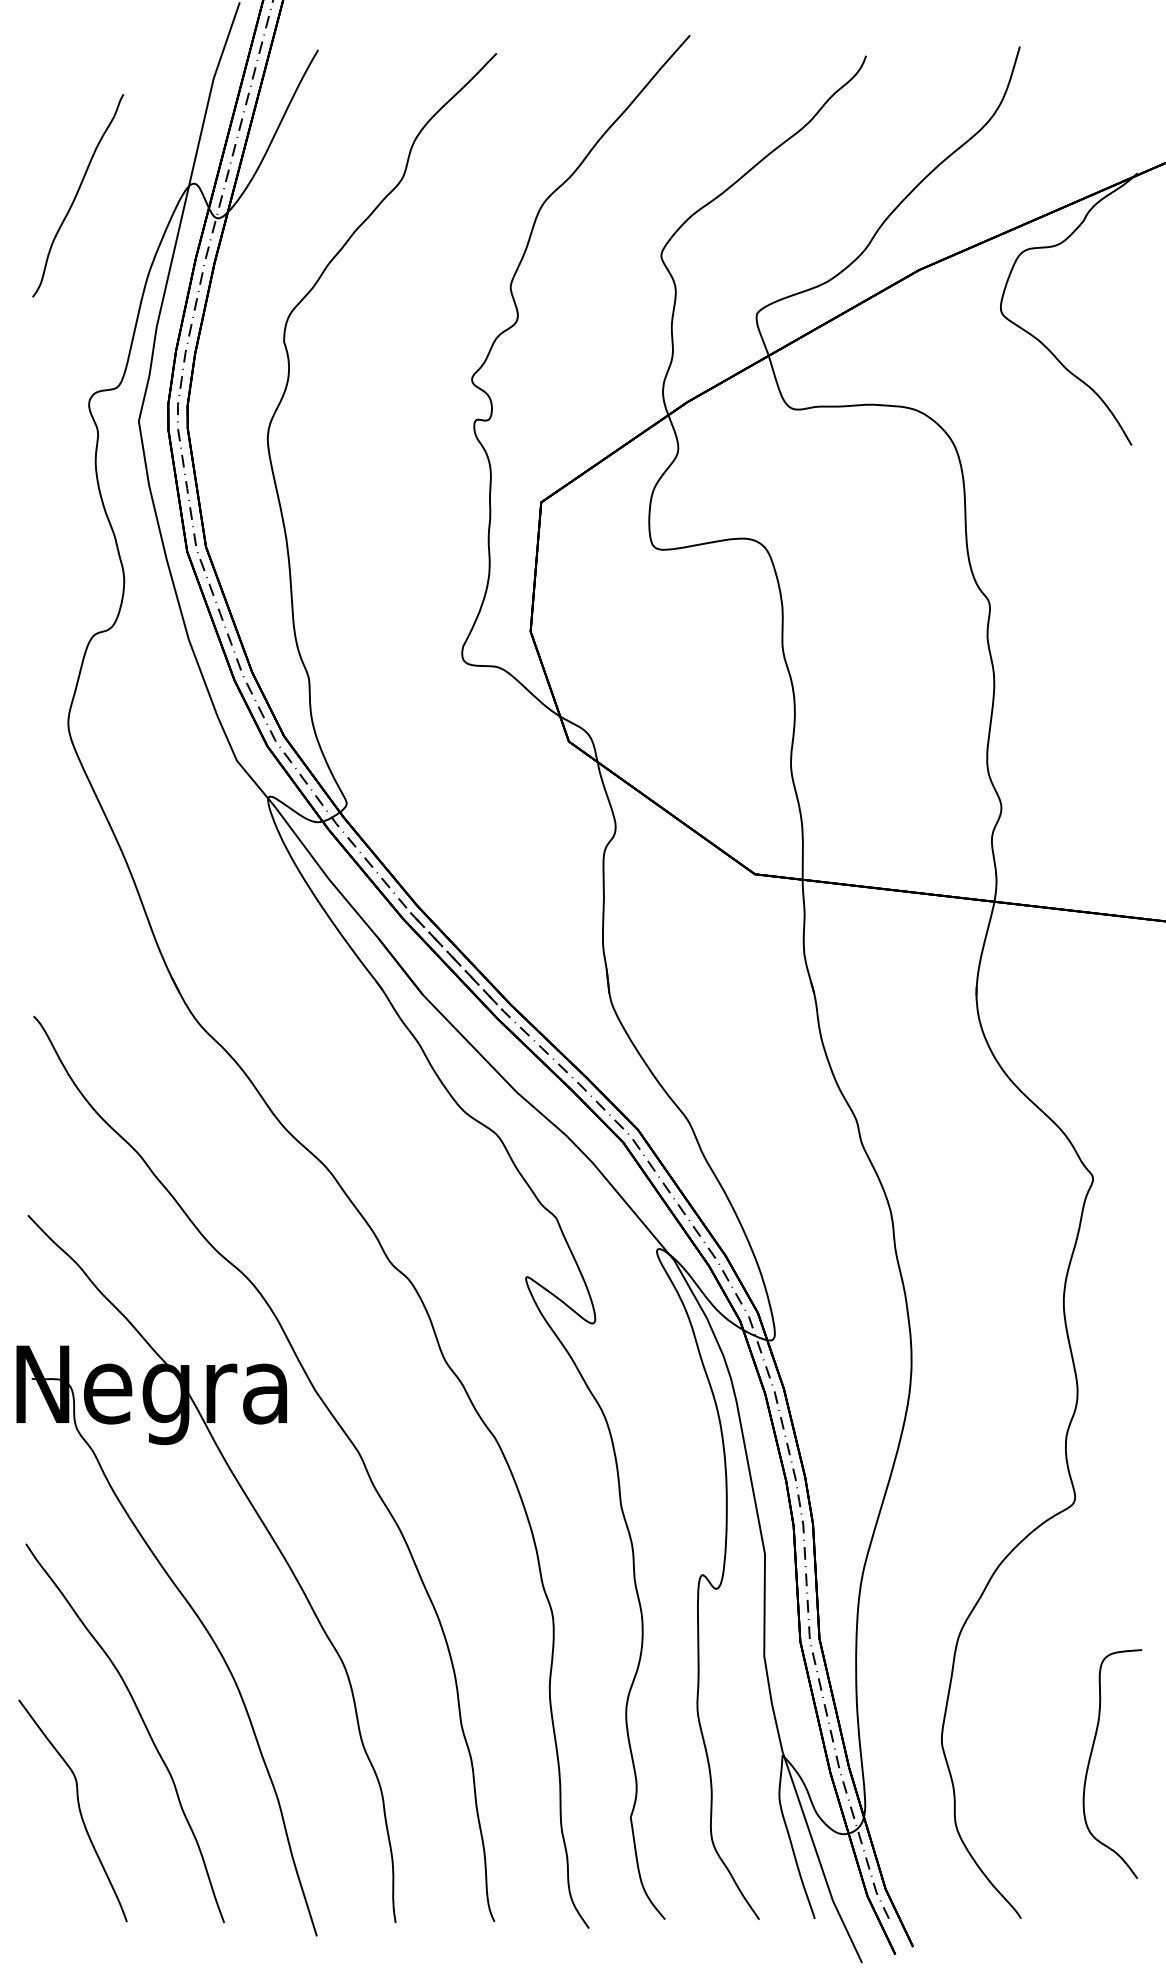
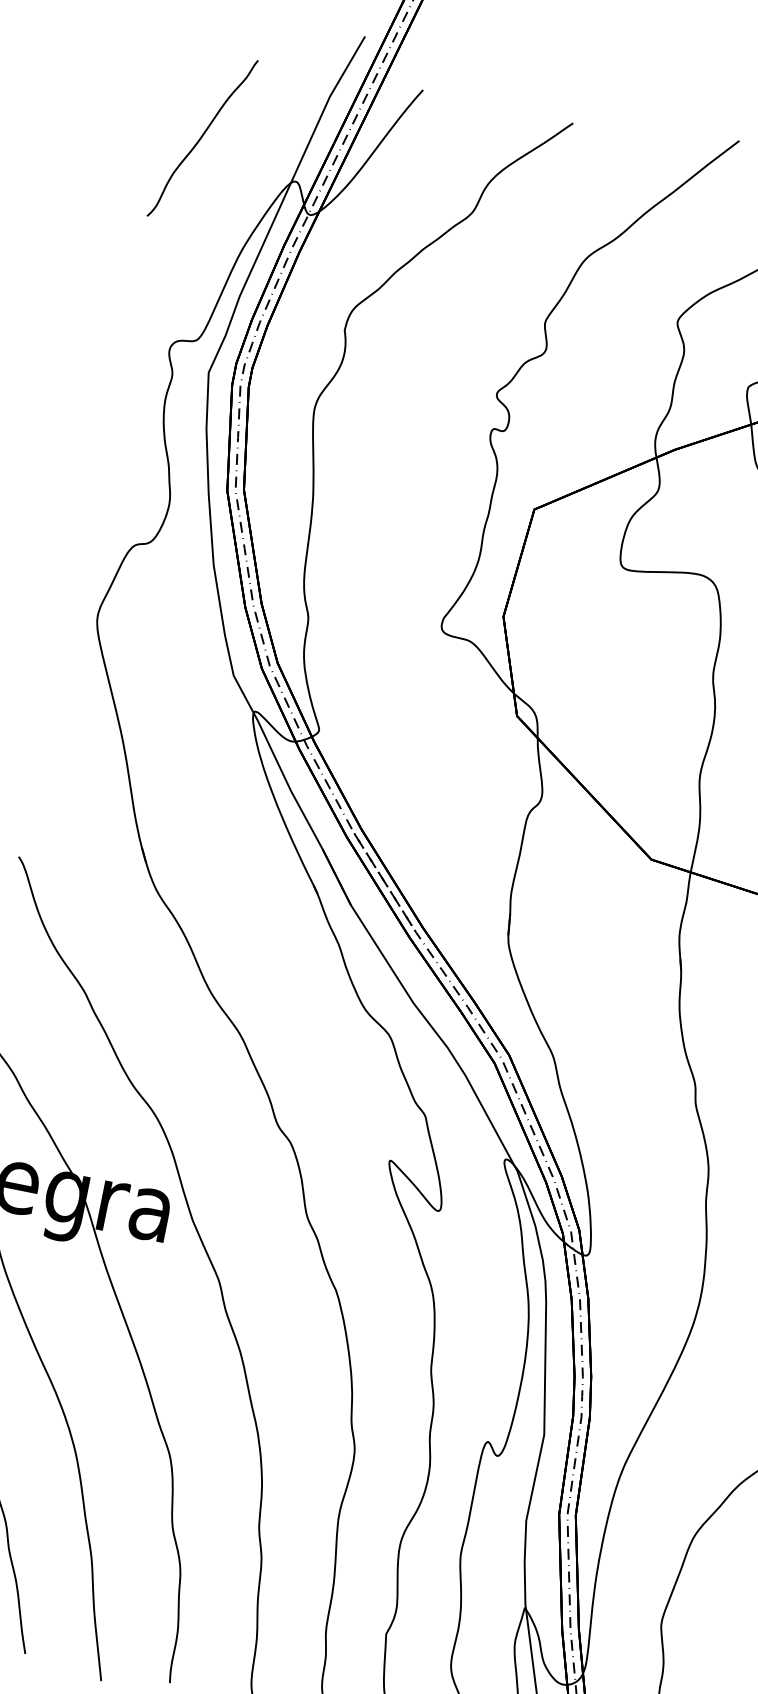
curve: (77, 195) -> (202, 138), moved

